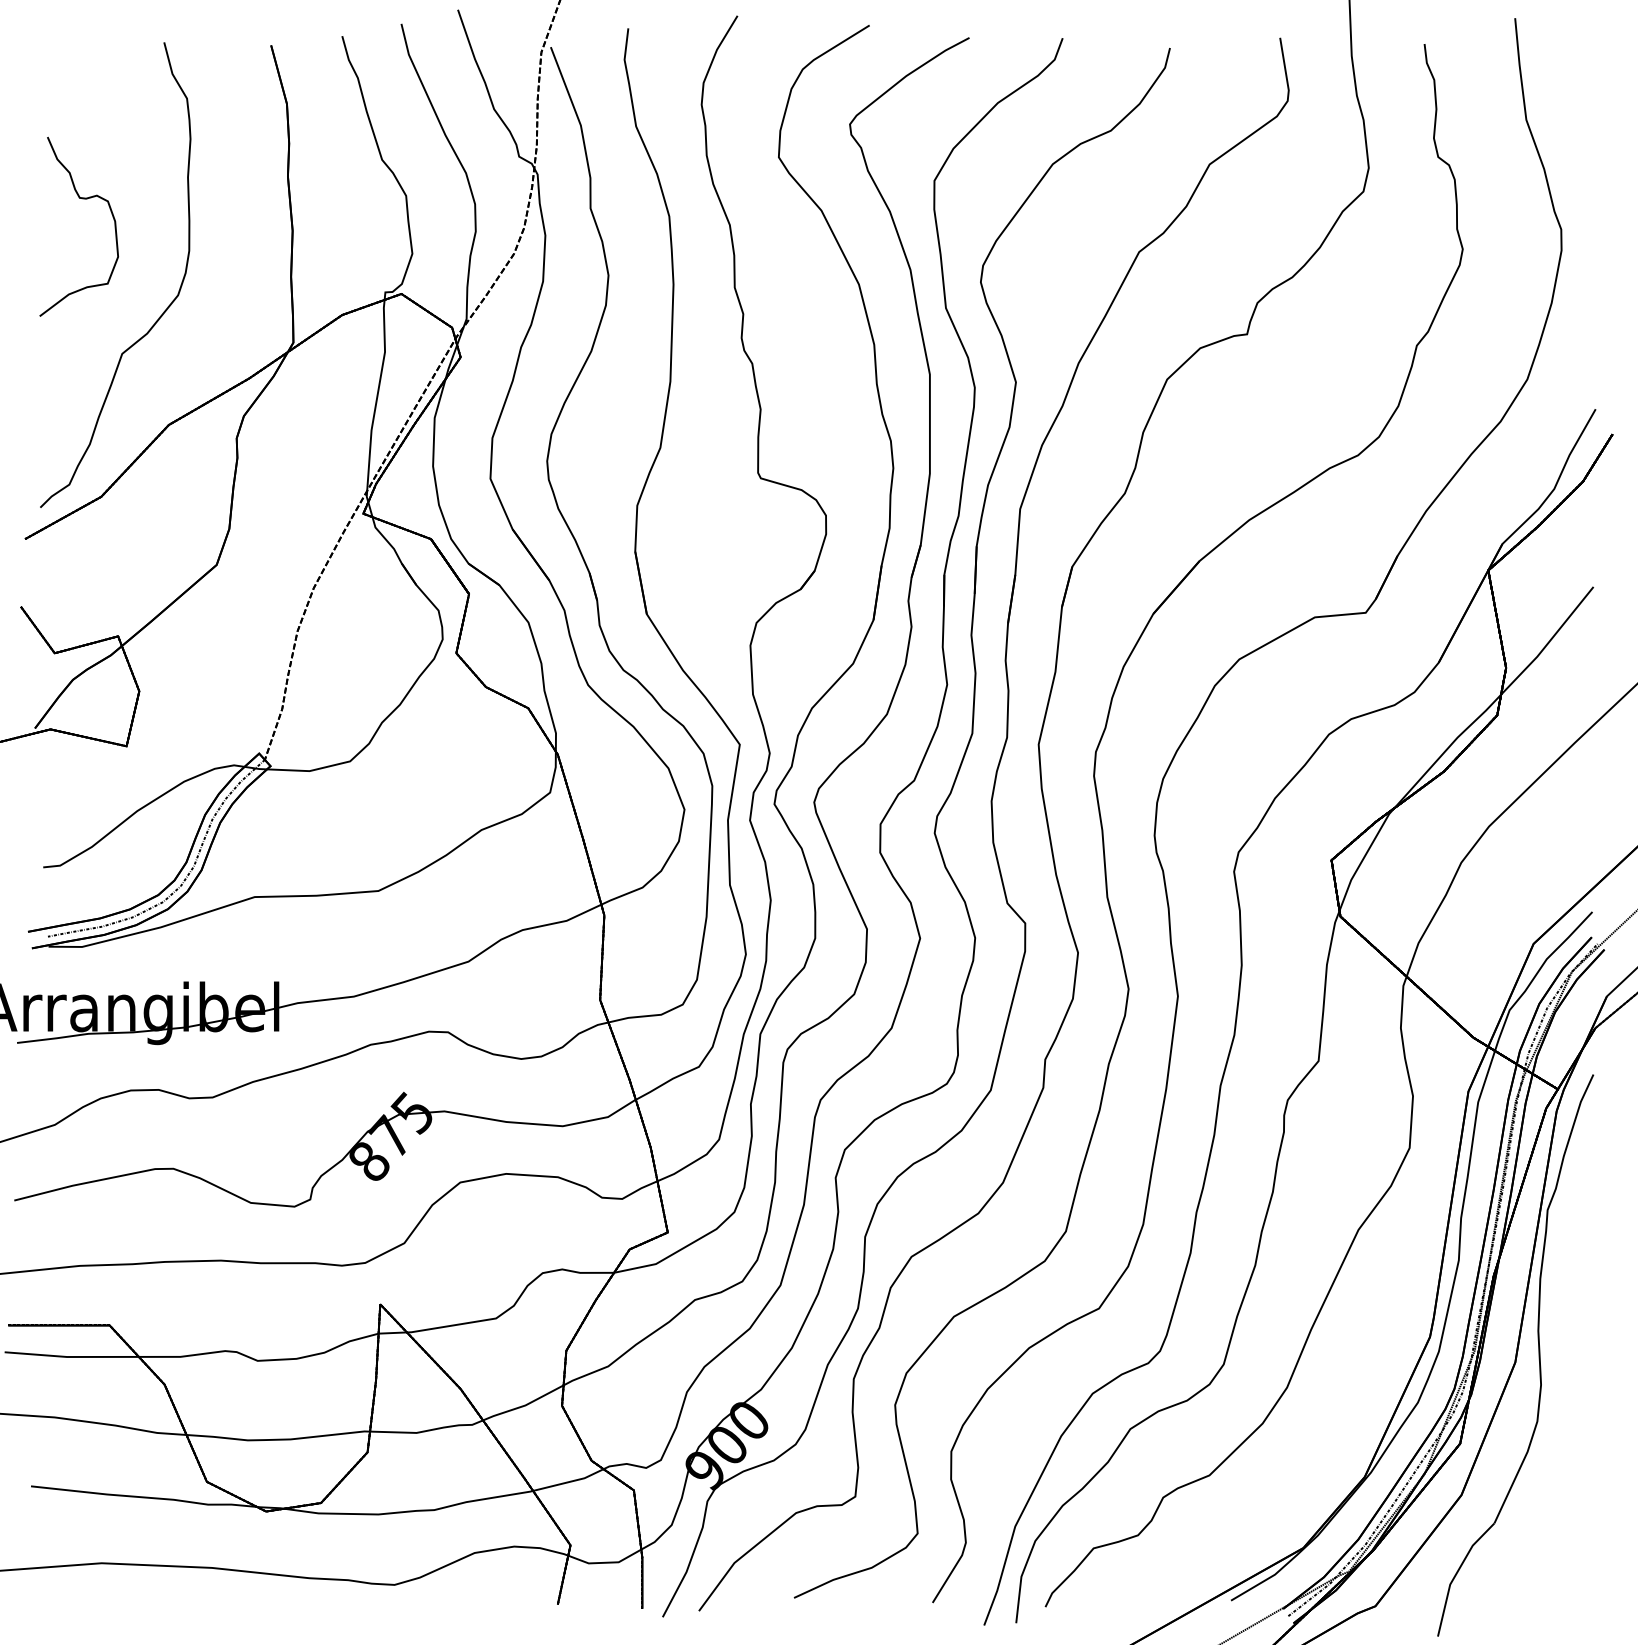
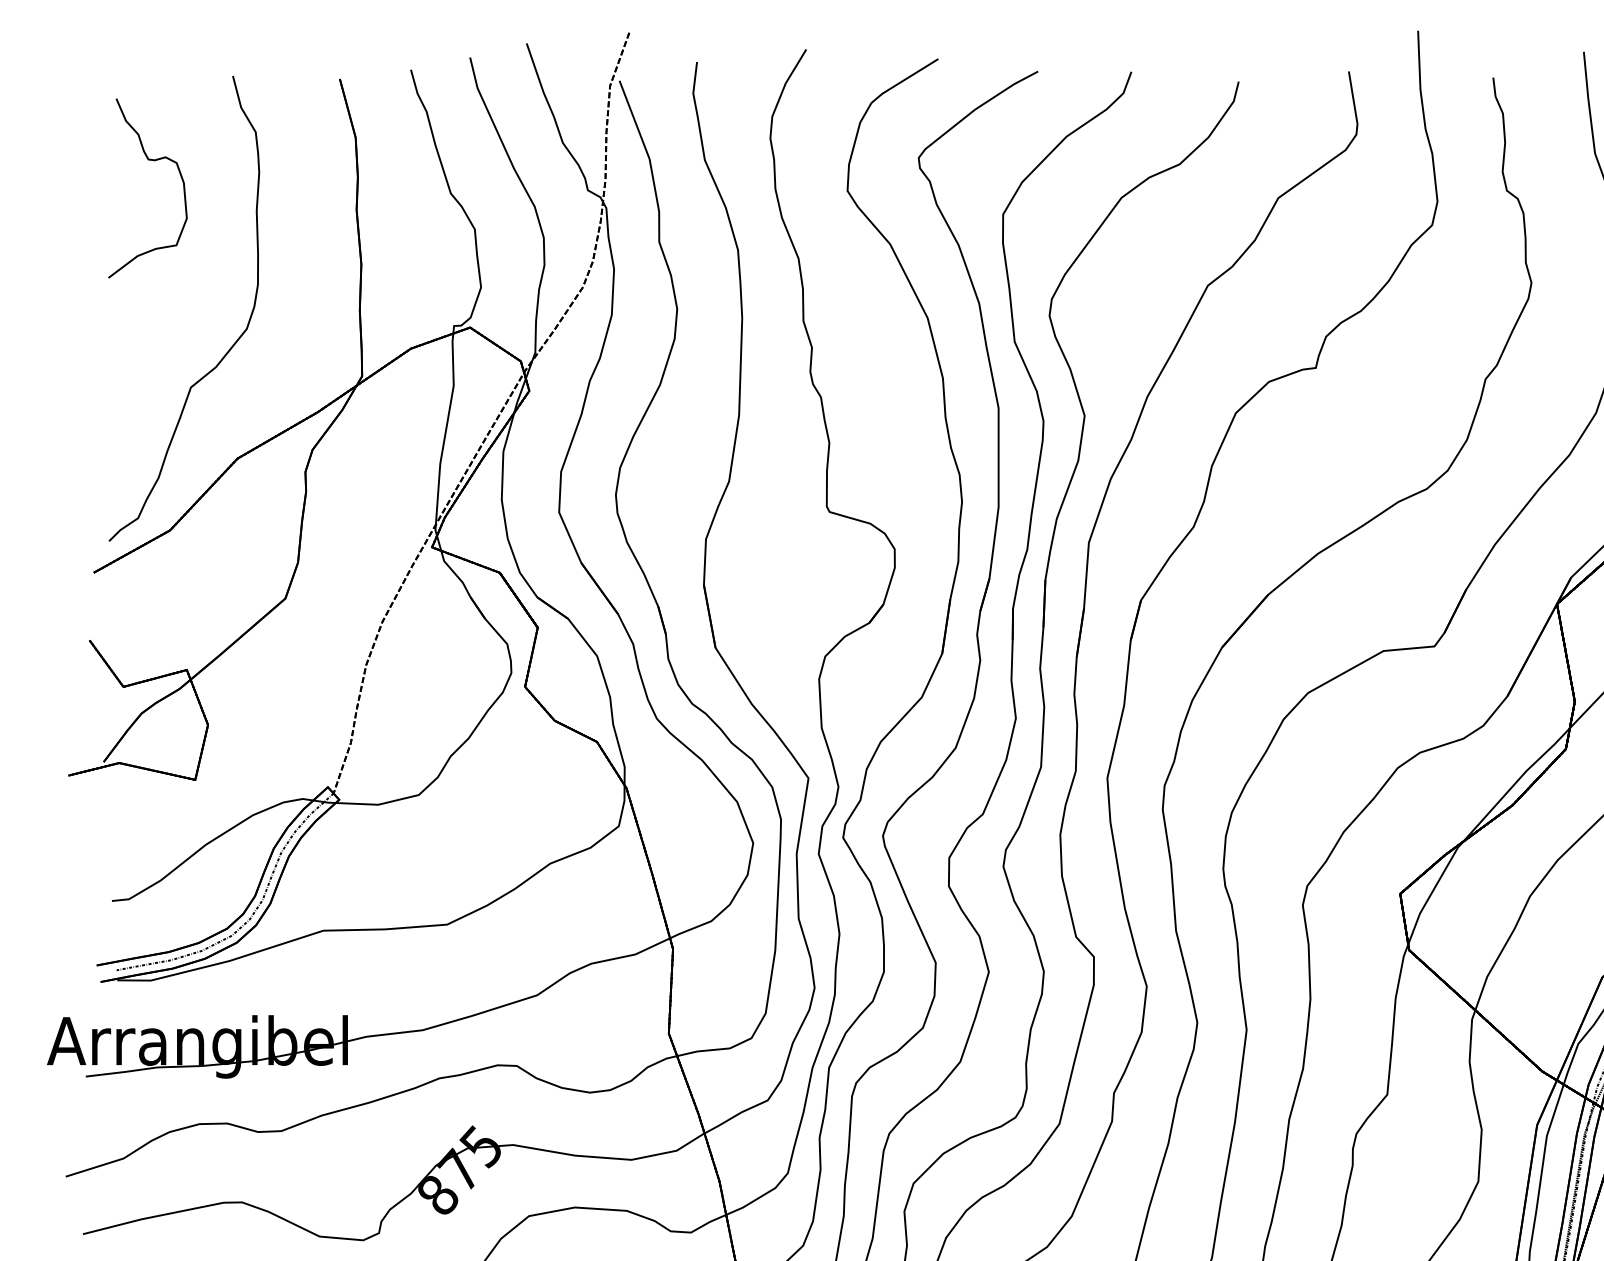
part: (82, 199) -> (151, 161), moved

